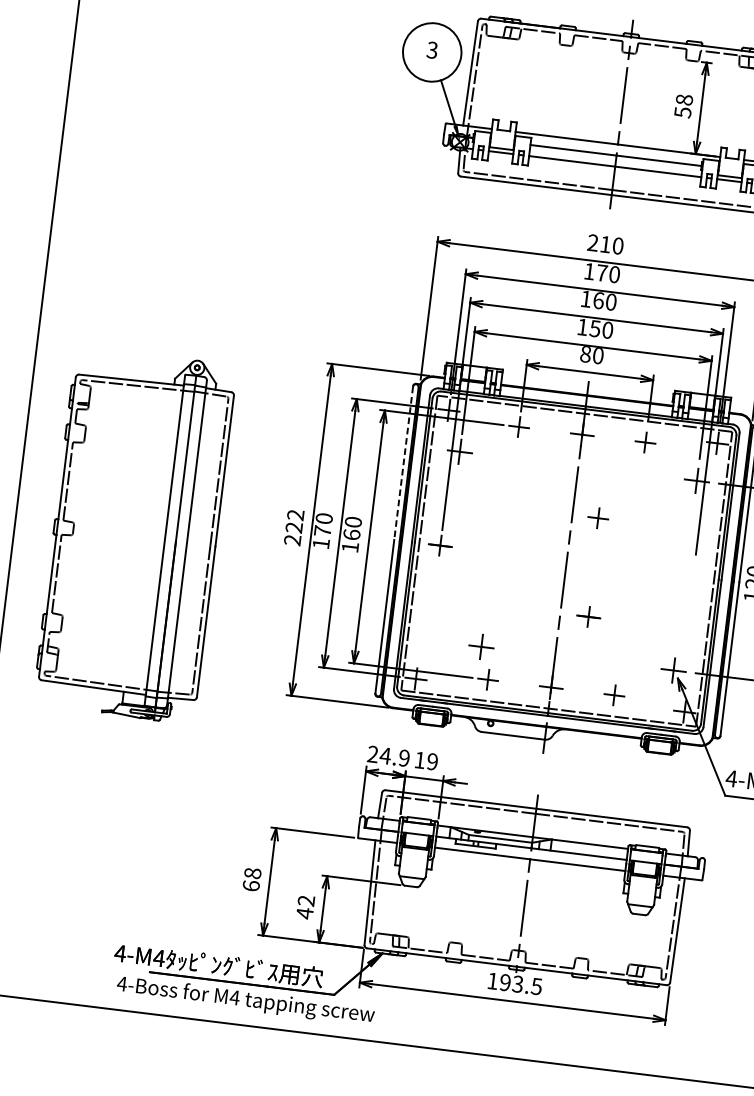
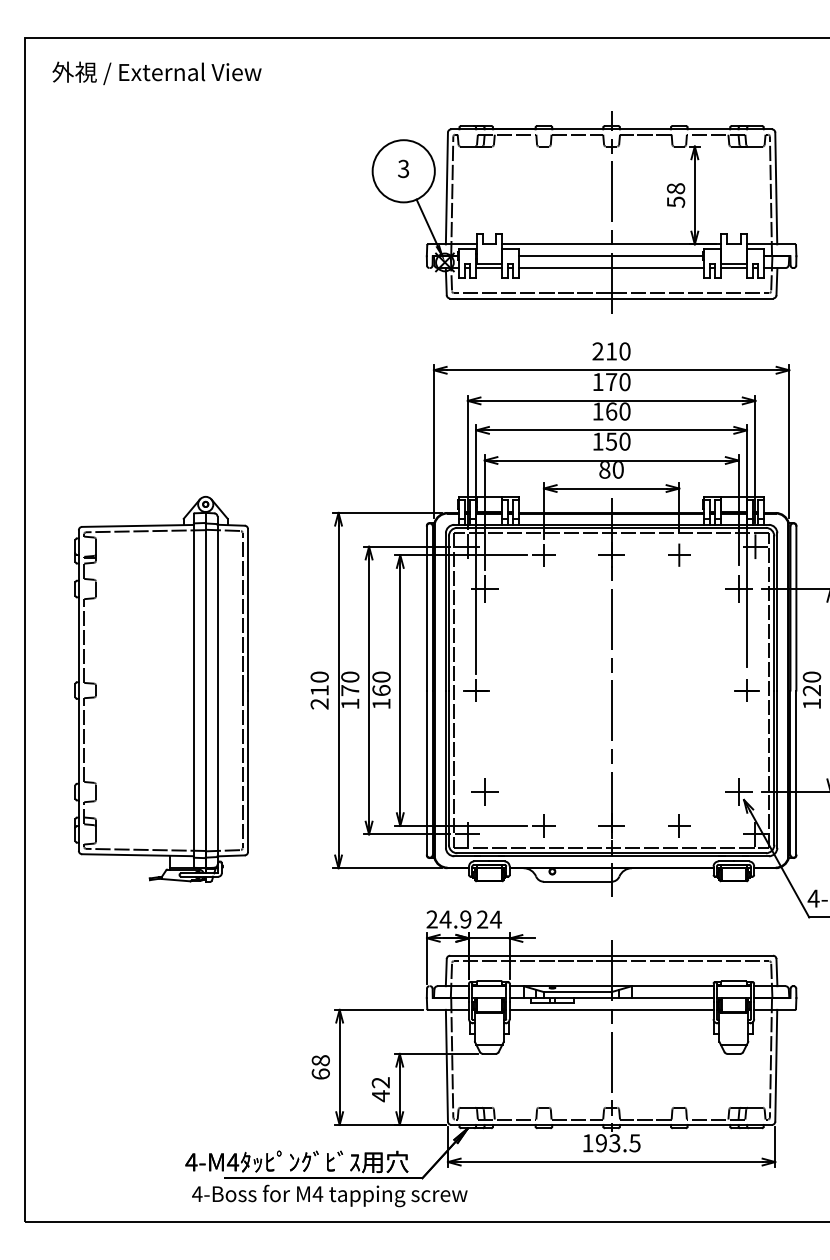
line: (403, 464) -> (426, 609), dashed -> solid
part: (598, 517) -> (639, 640), removed
text: (294, 521) -> (319, 683), 222 -> 210
part: (134, 535) -> (161, 689), moved
part: (588, 616) -> (746, 690), moved
part: (481, 646) -> (484, 791), moved
text: (426, 760) -> (489, 919), 19 -> 24

